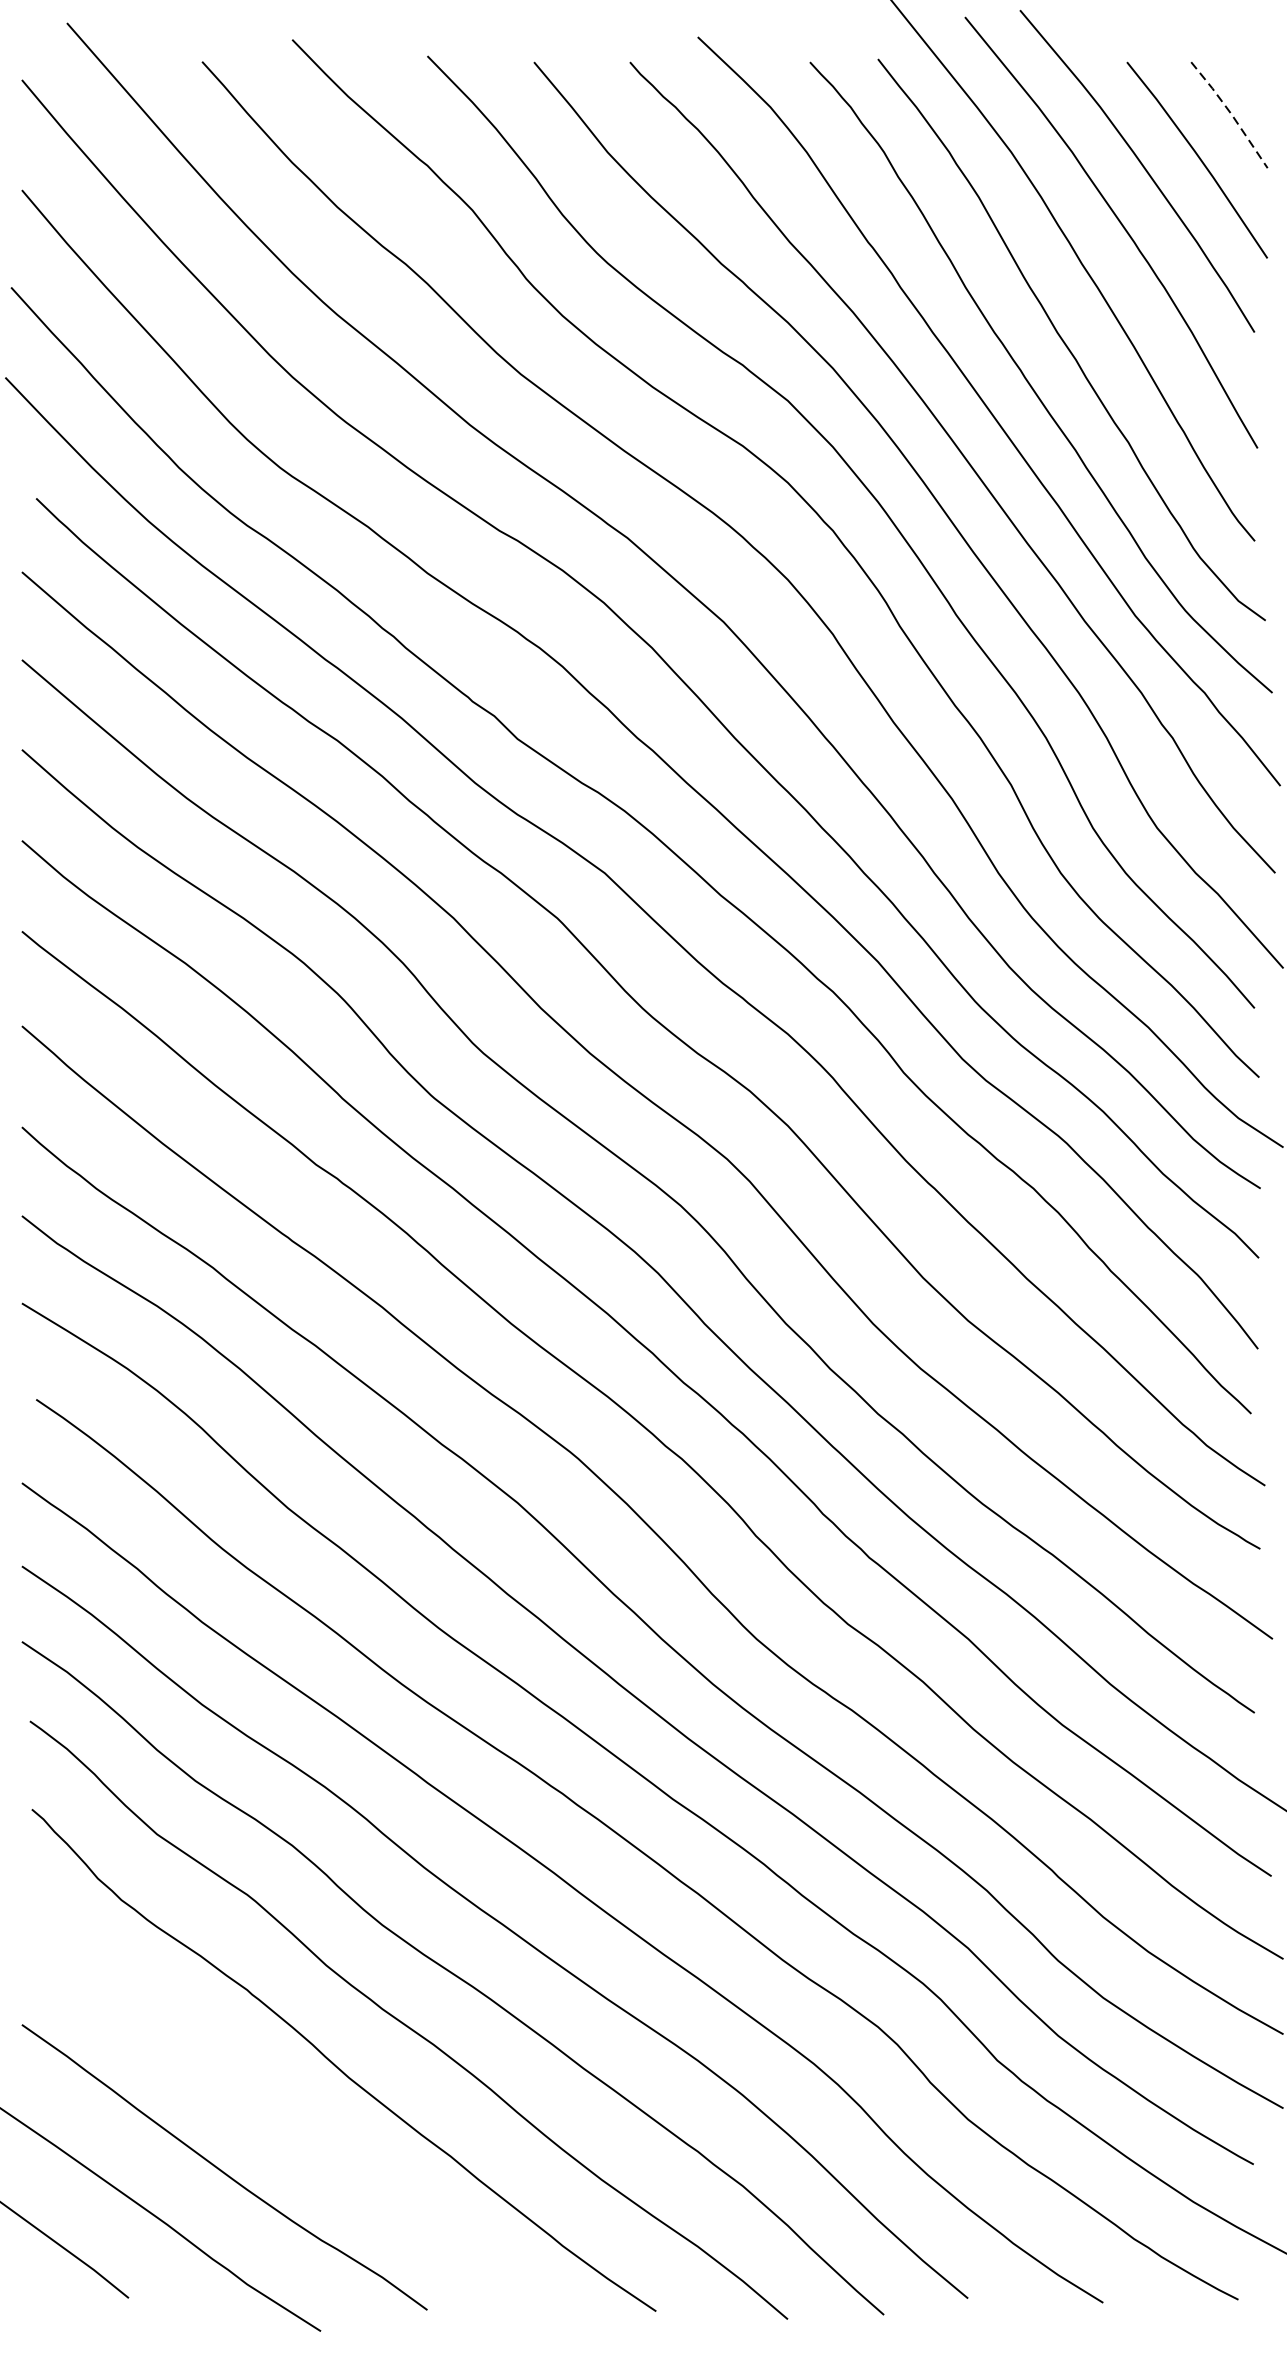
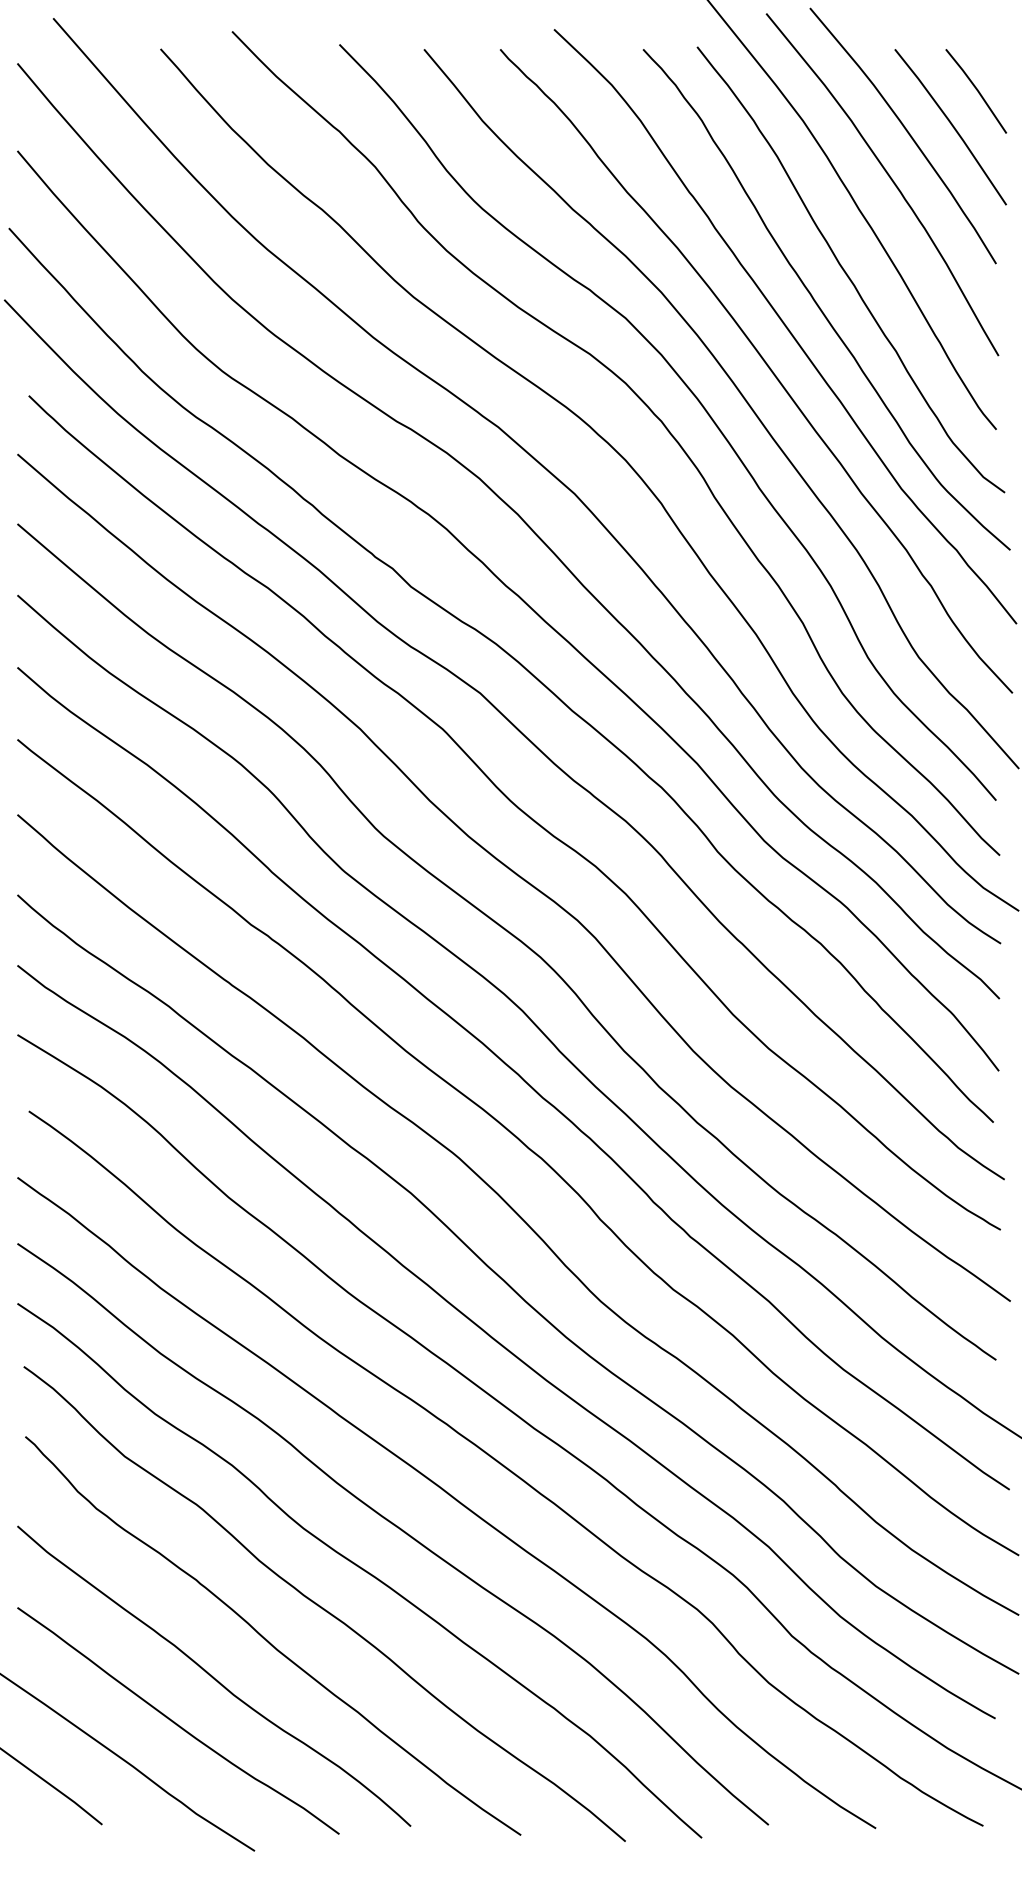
line: (1231, 114) -> (977, 90), dashed -> solid
curve: (268, 2111) -> (213, 1676), added

